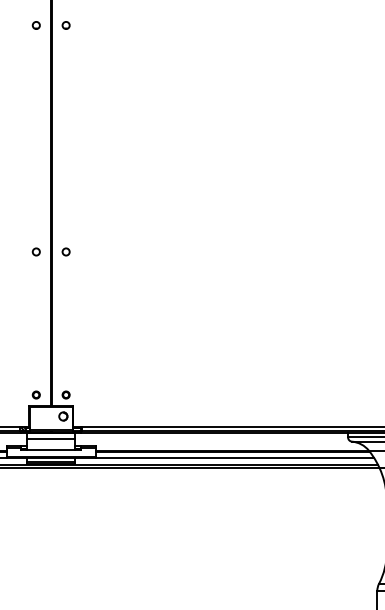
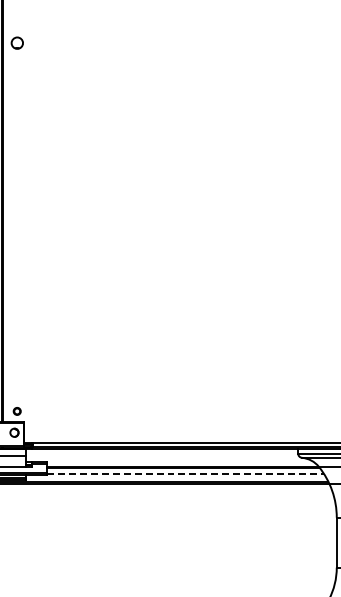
part: (65, 25) -> (16, 43), size x1.6
circle: (65, 251) -> (16, 268), removed
line: (235, 457) -> (185, 473), solid -> dashed

